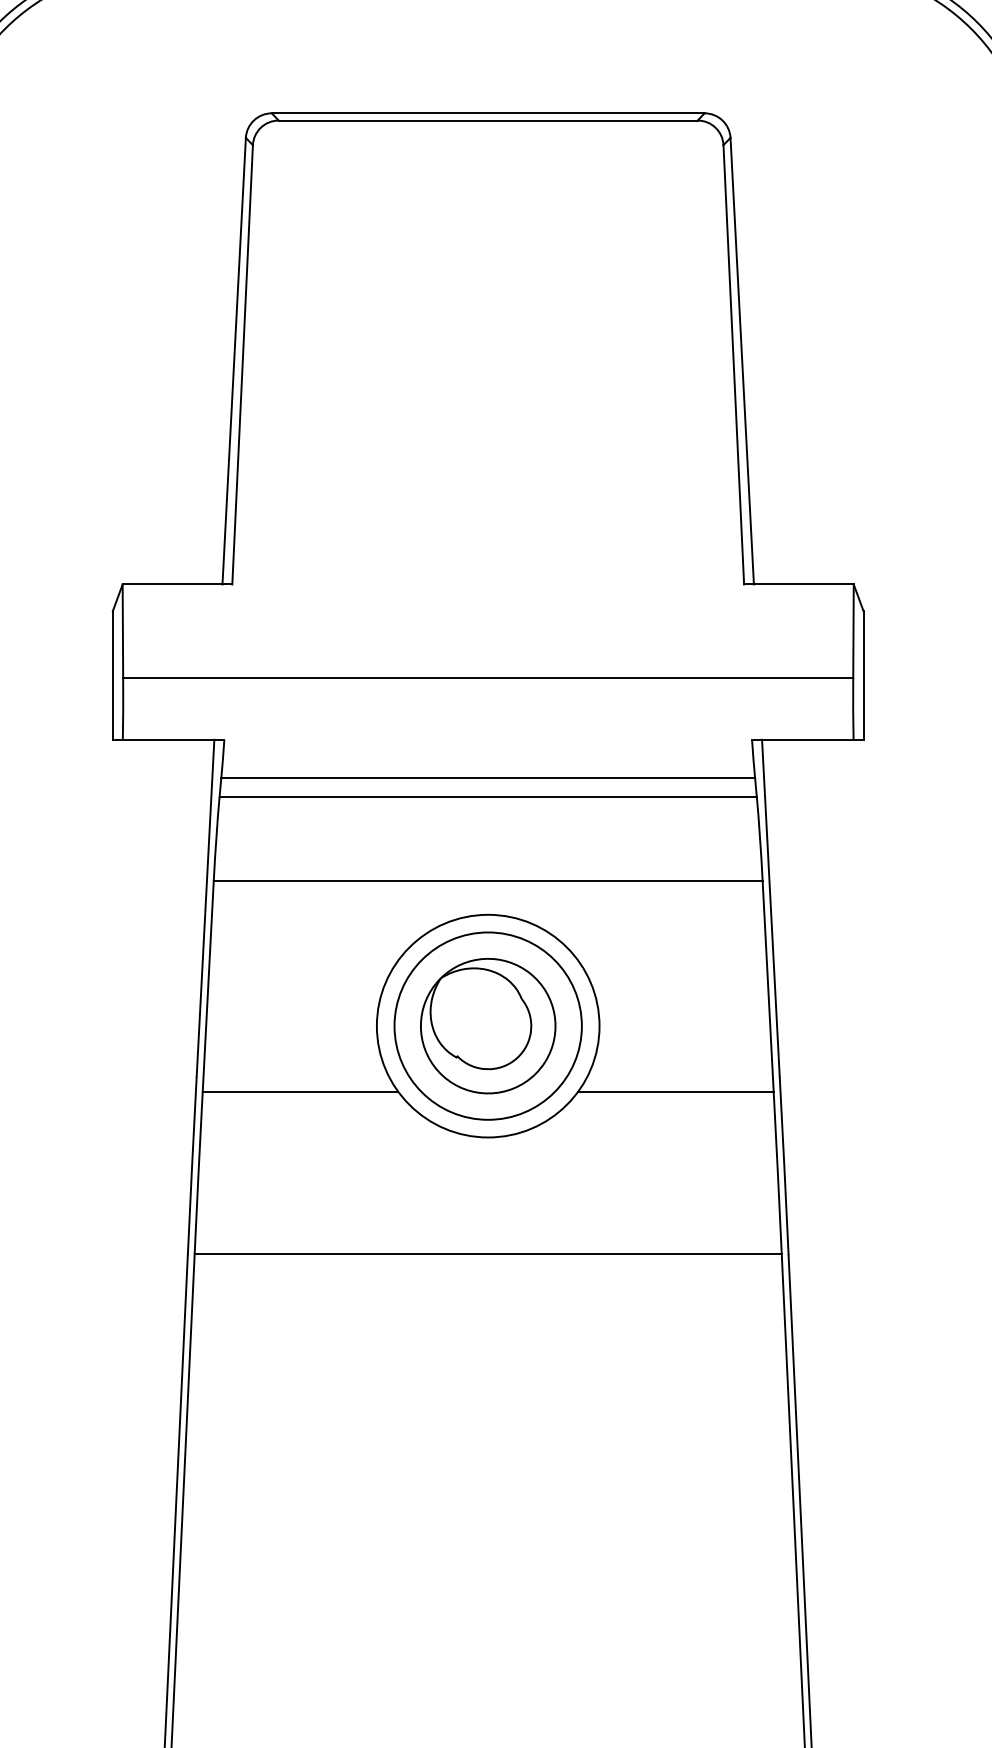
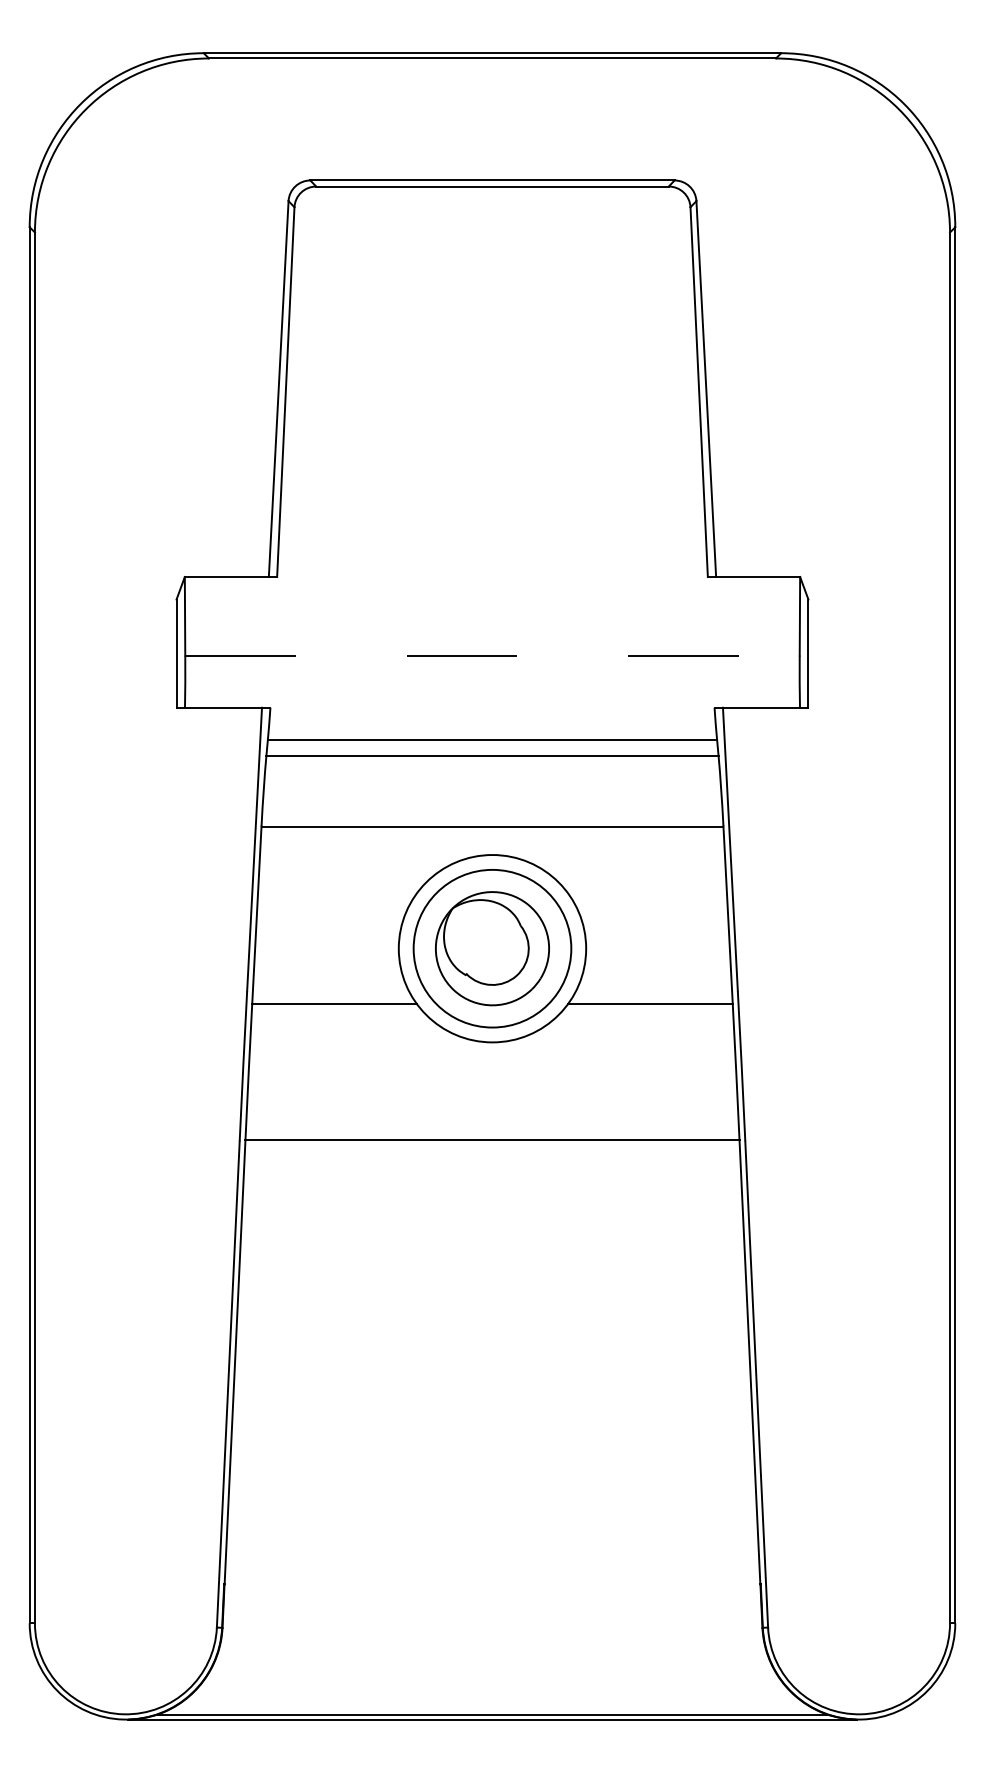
line: (488, 677) -> (492, 655), solid -> dashed

